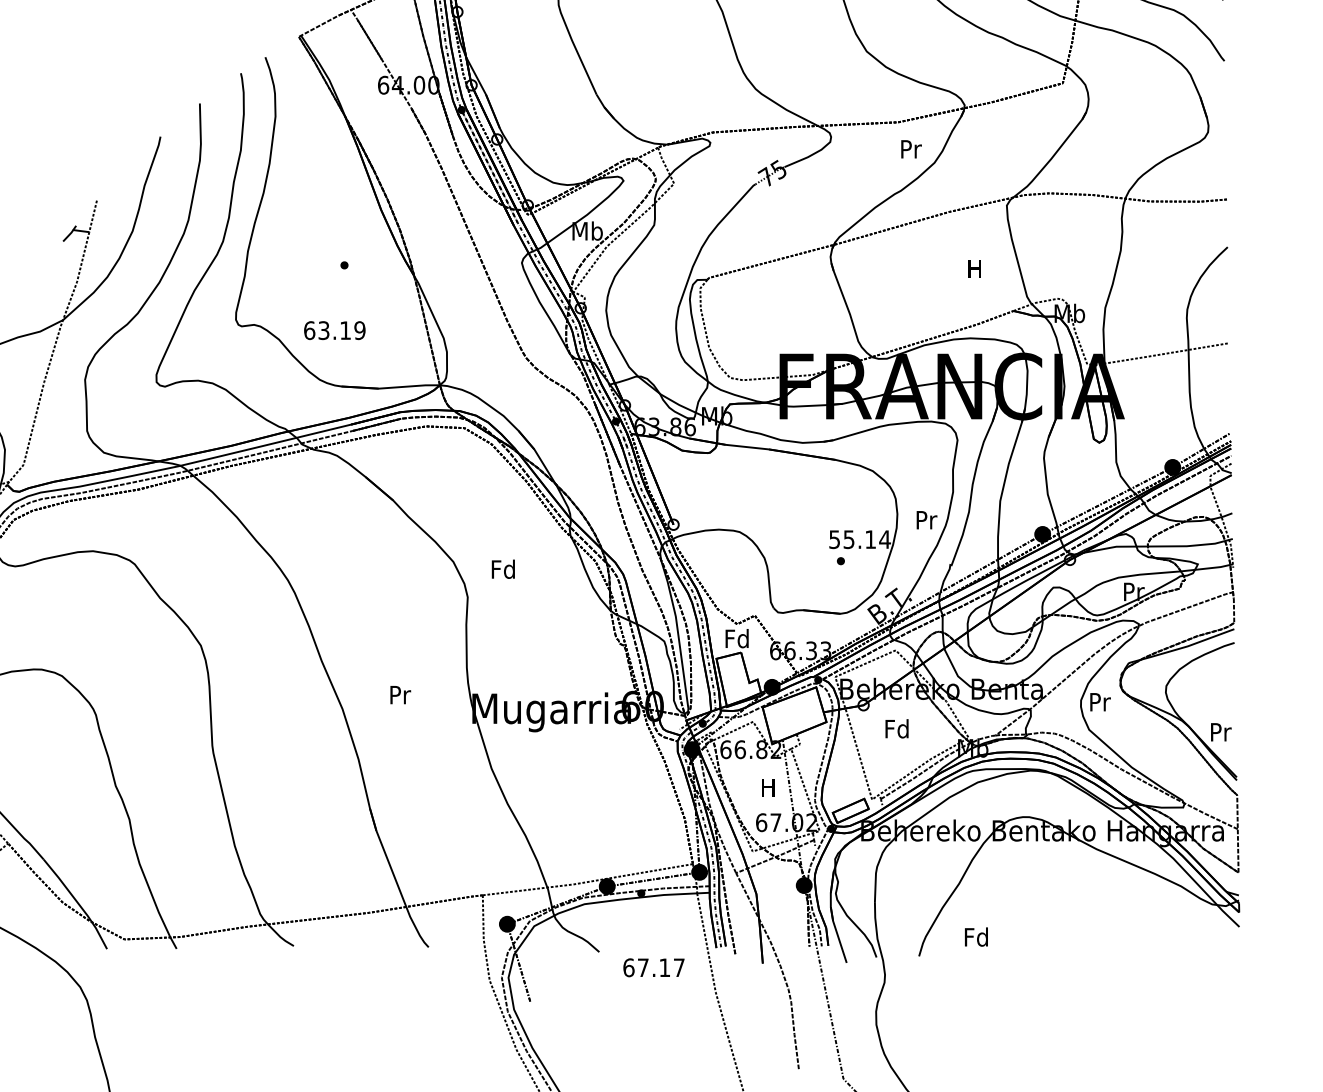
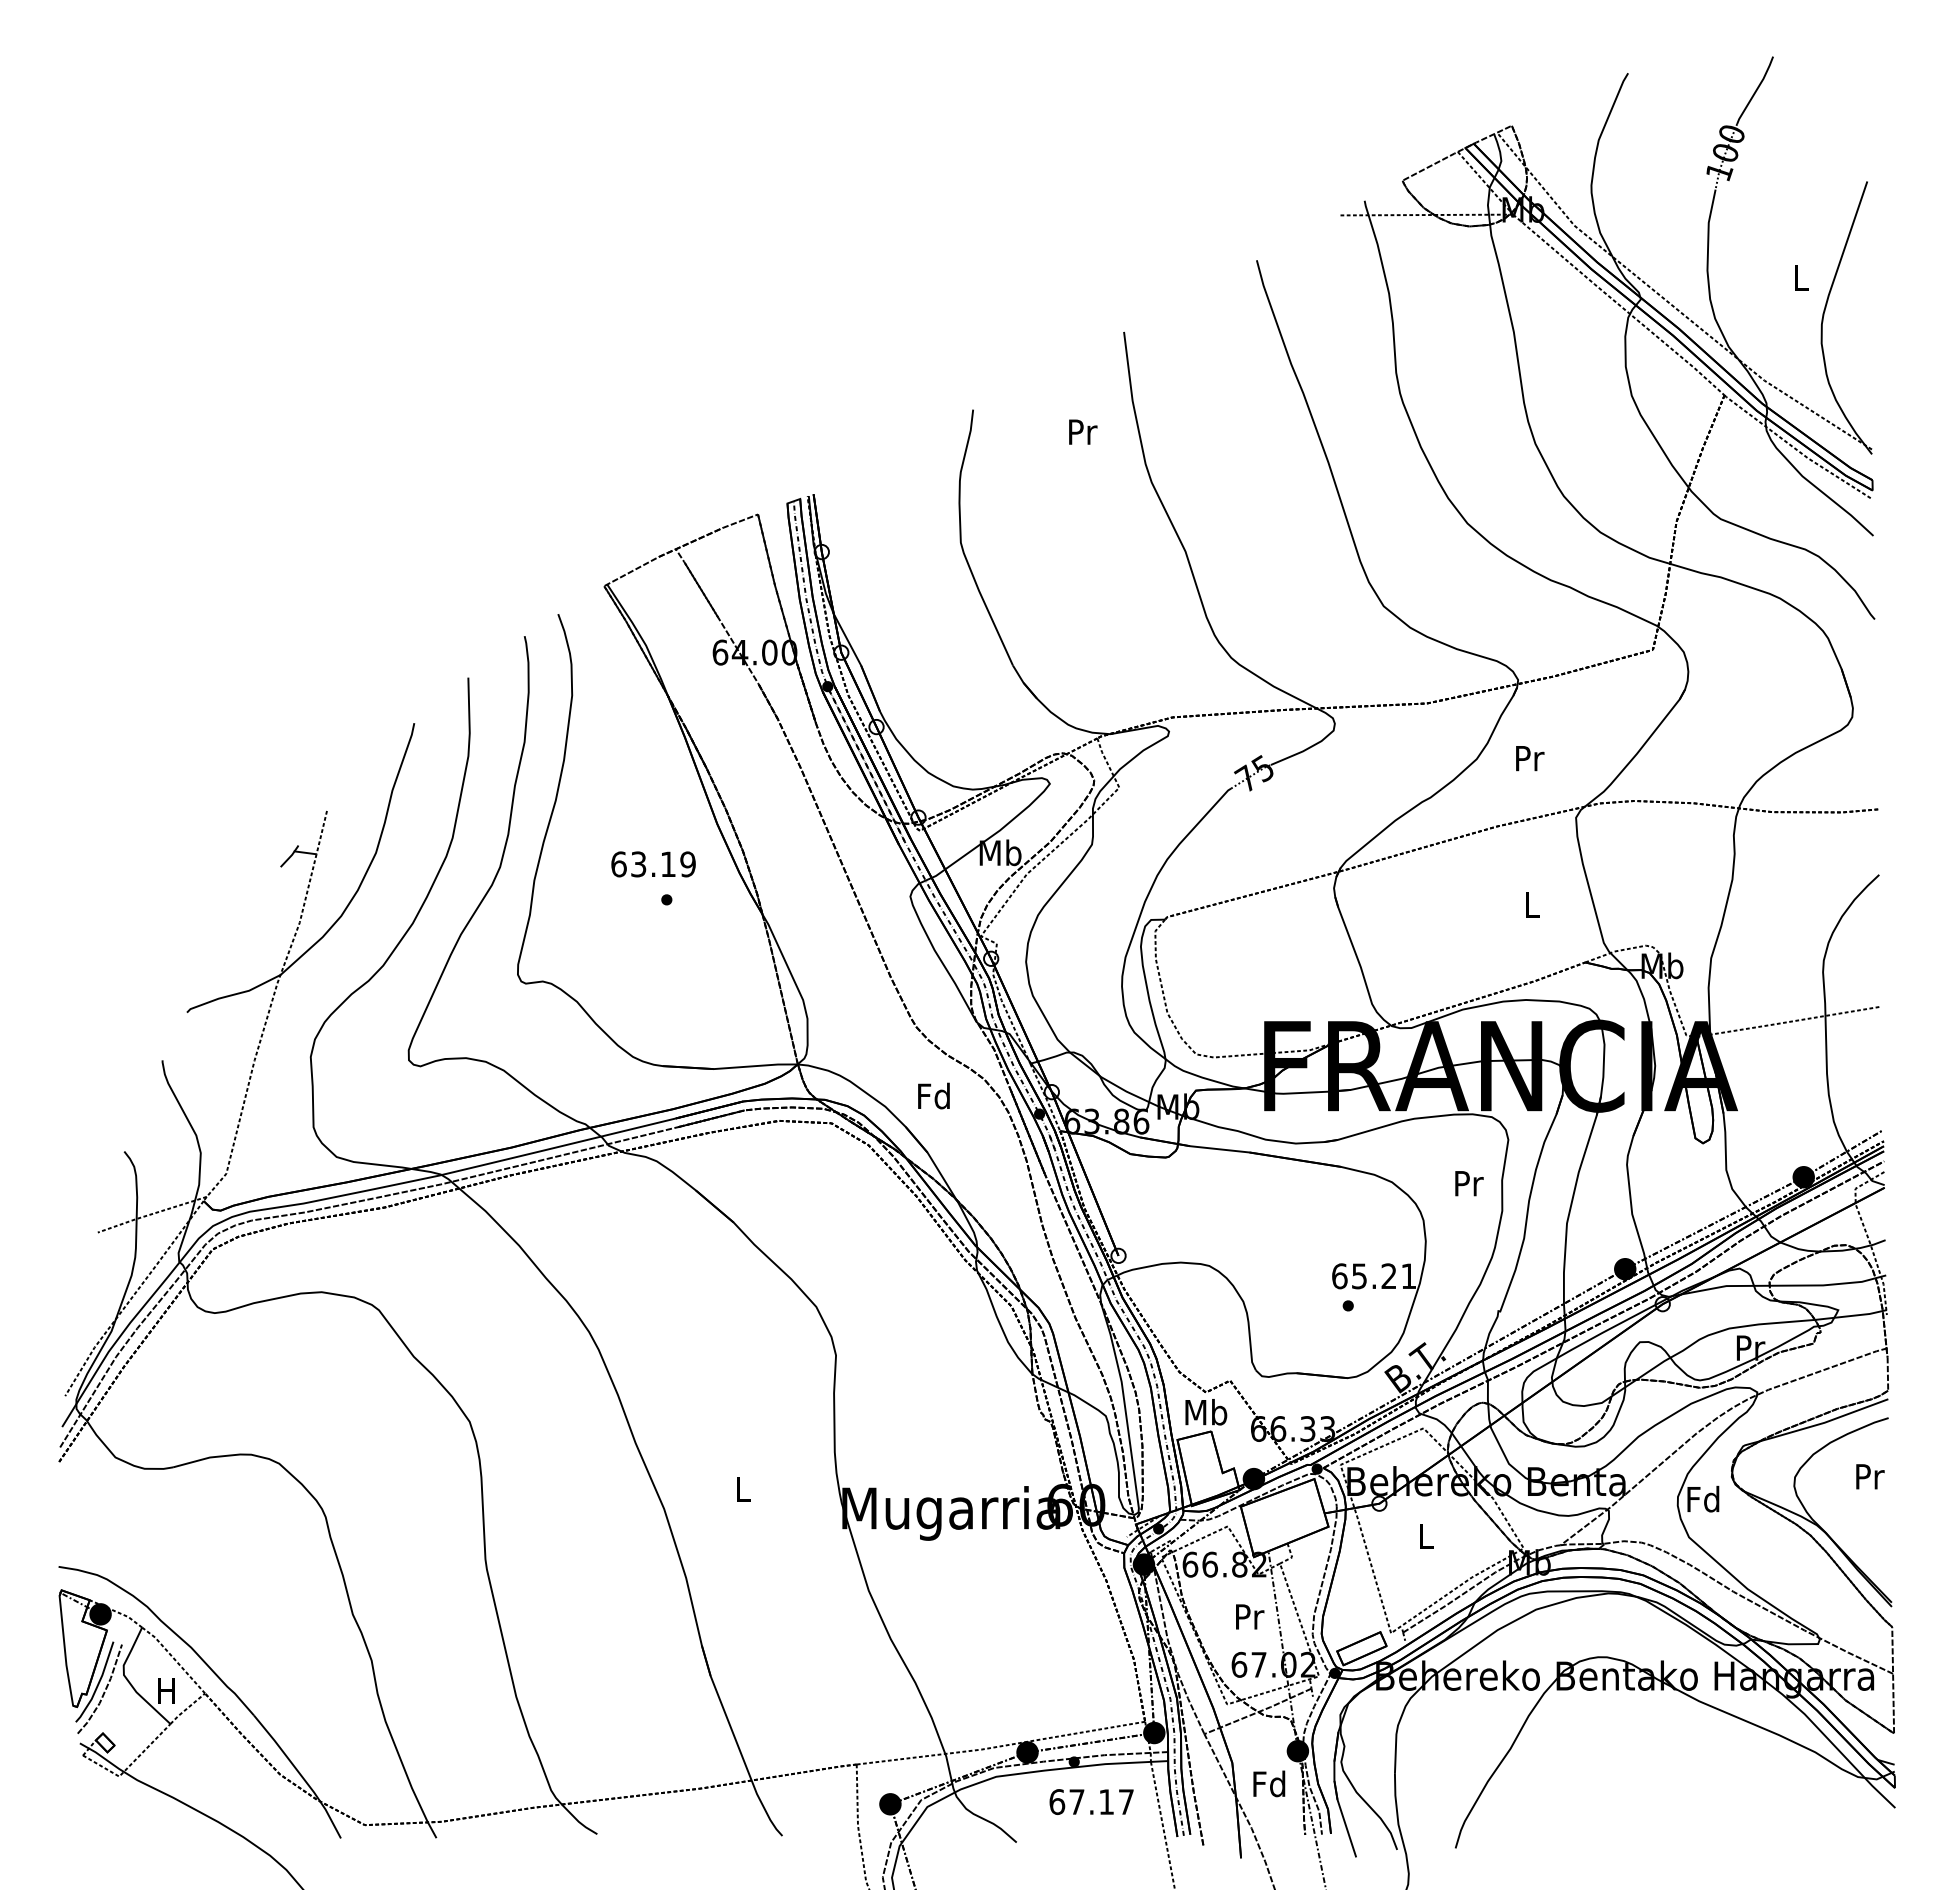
text: (911, 149) -> (1530, 758), moved
text: (974, 268) -> (1531, 904), H -> L
text: (334, 330) -> (653, 864), moved
text: (927, 520) -> (1469, 1183), moved
text: (860, 539) -> (1374, 1276), 55.14 -> 65.21
text: (503, 568) -> (933, 1095), moved
text: (737, 638) -> (1206, 1412), Fd -> Mb
text: (400, 694) -> (743, 1489), Pr -> L
text: (1099, 701) -> (1703, 1498), Pr -> Fd
text: (897, 728) -> (1425, 1535), Fd -> L
text: (1221, 732) -> (1870, 1476), moved
text: (769, 787) -> (1250, 1616), H -> Pr
text: (976, 936) -> (1269, 1783), moved
text: (653, 967) -> (1091, 1801), moved

